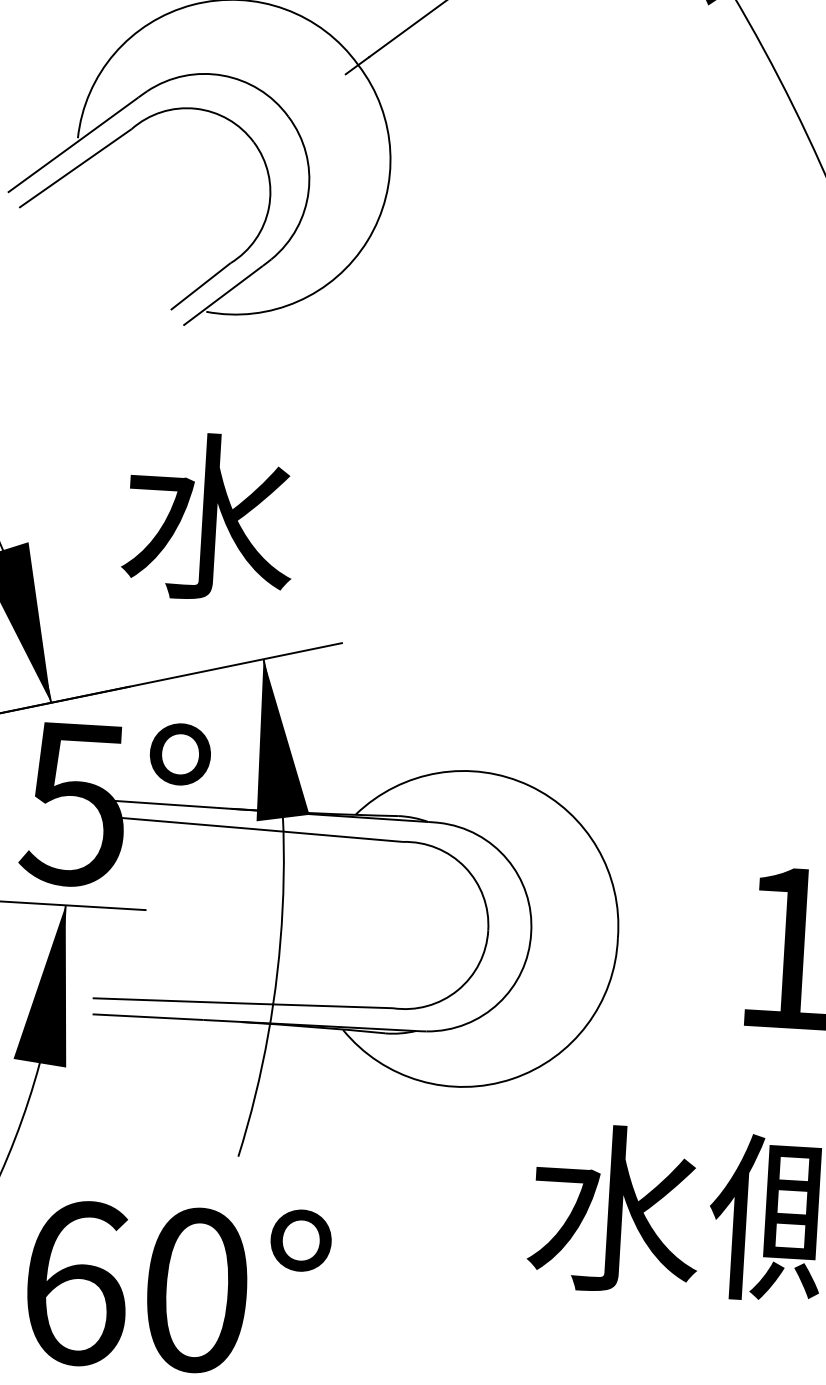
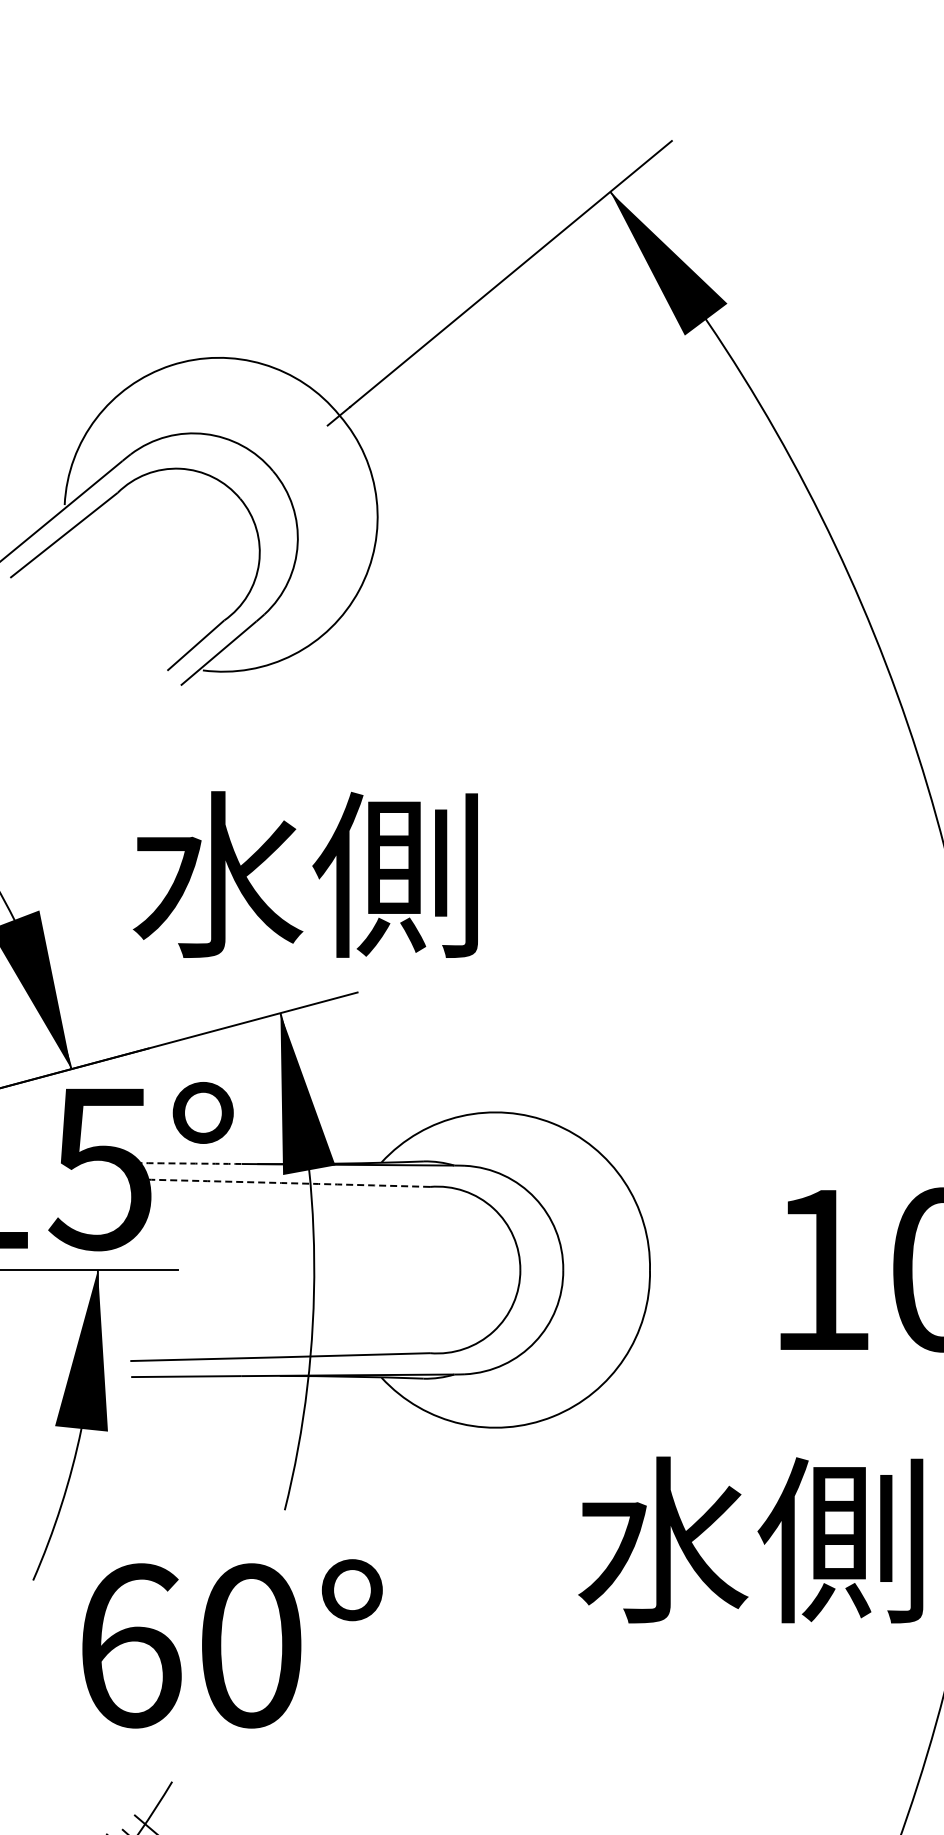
text: (385, 527) -> (394, 874), 水 -> 水側
arc: (162, 804) -> (188, 1163), solid -> dashed
arc: (254, 829) -> (281, 1183), solid -> dashed

